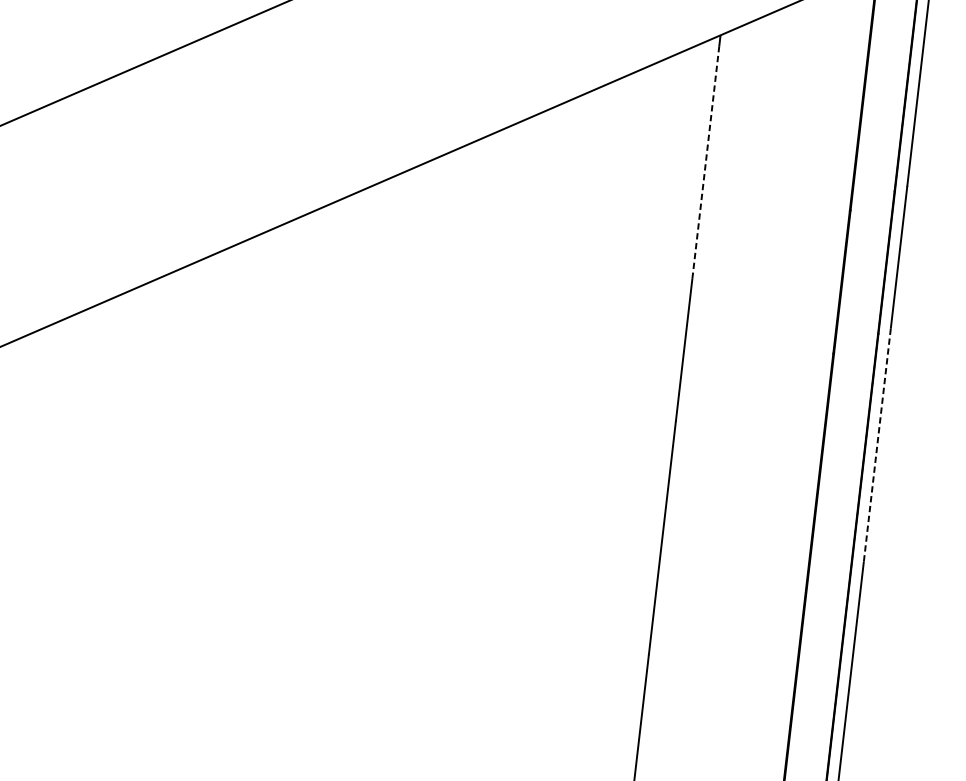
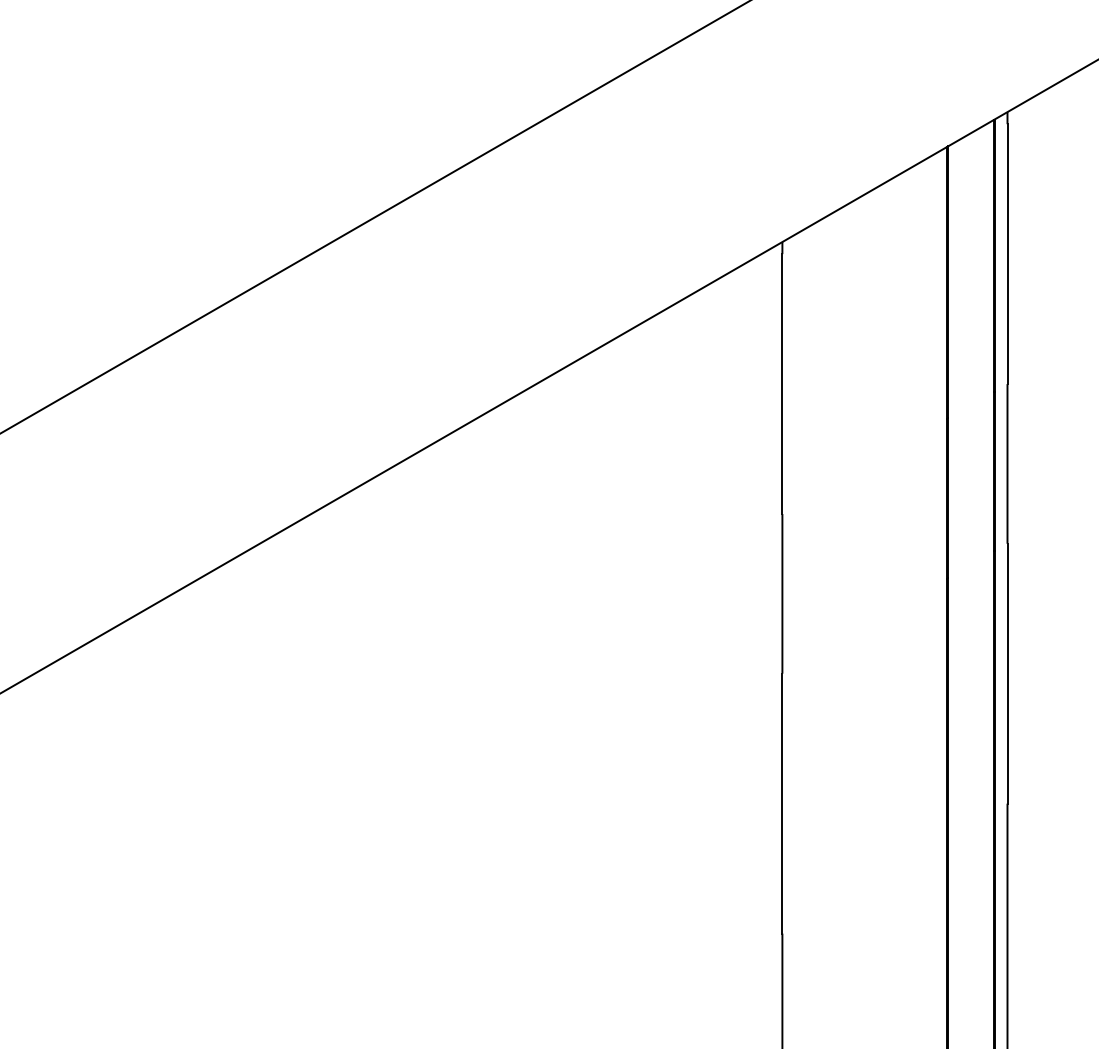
line: (705, 162) -> (782, 384), dashed -> solid
line: (877, 444) -> (1007, 673), dashed -> solid

